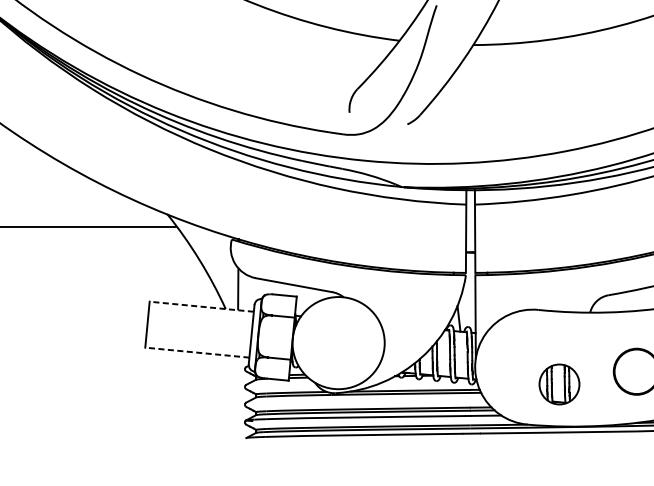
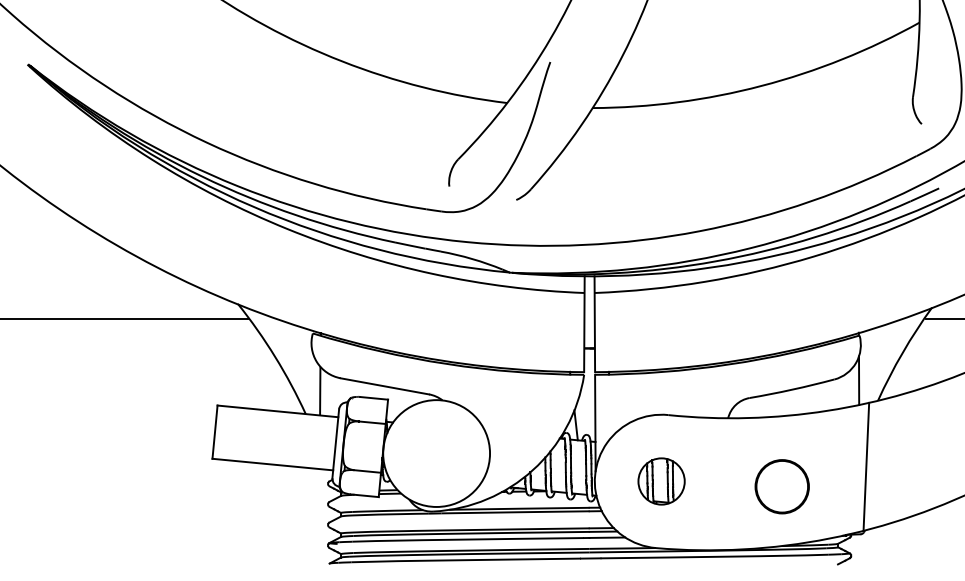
line: (201, 306) -> (277, 411), dashed -> solid
line: (197, 352) -> (272, 464), dashed -> solid
part: (559, 384) -> (661, 481), moved

